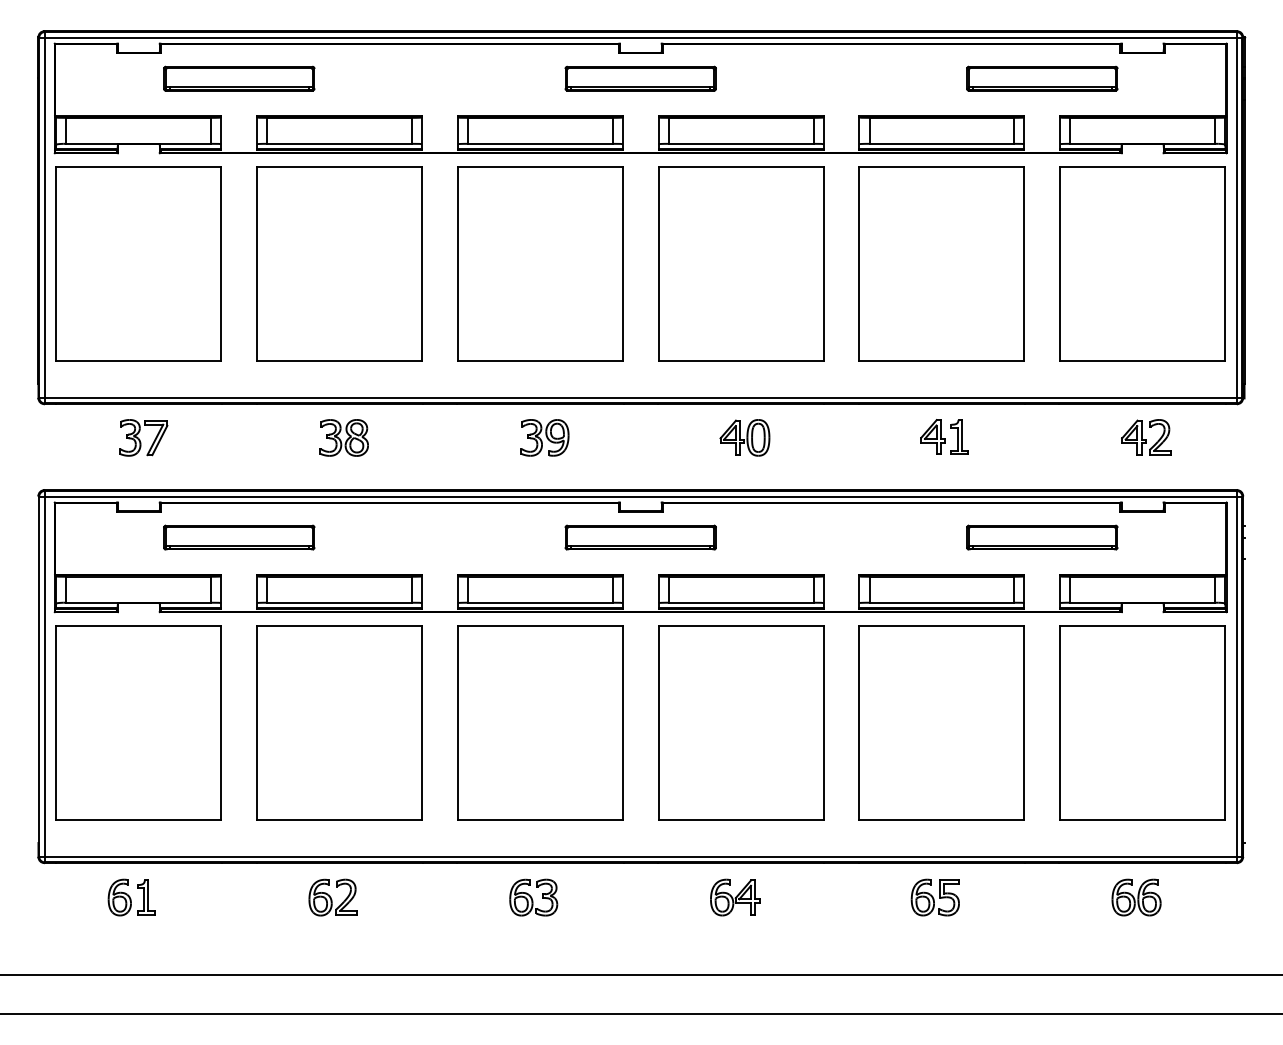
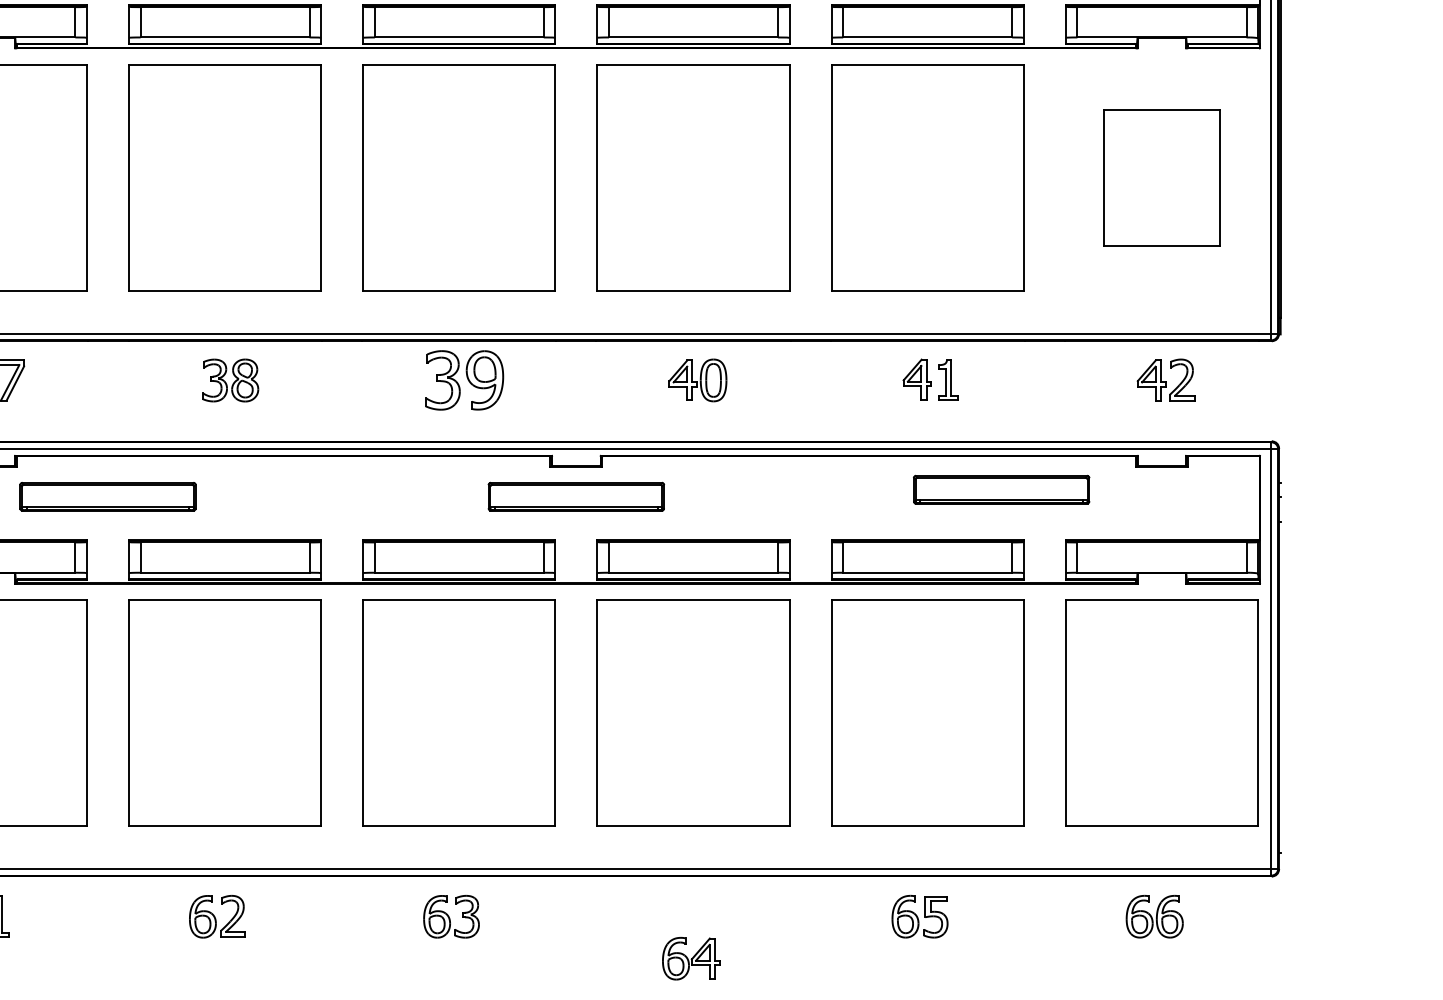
part: (1142, 263) -> (1161, 177), size x0.6
part: (544, 437) -> (464, 380), size x1.4
part: (1042, 537) -> (1001, 489), moved
part: (735, 897) -> (691, 958), moved

